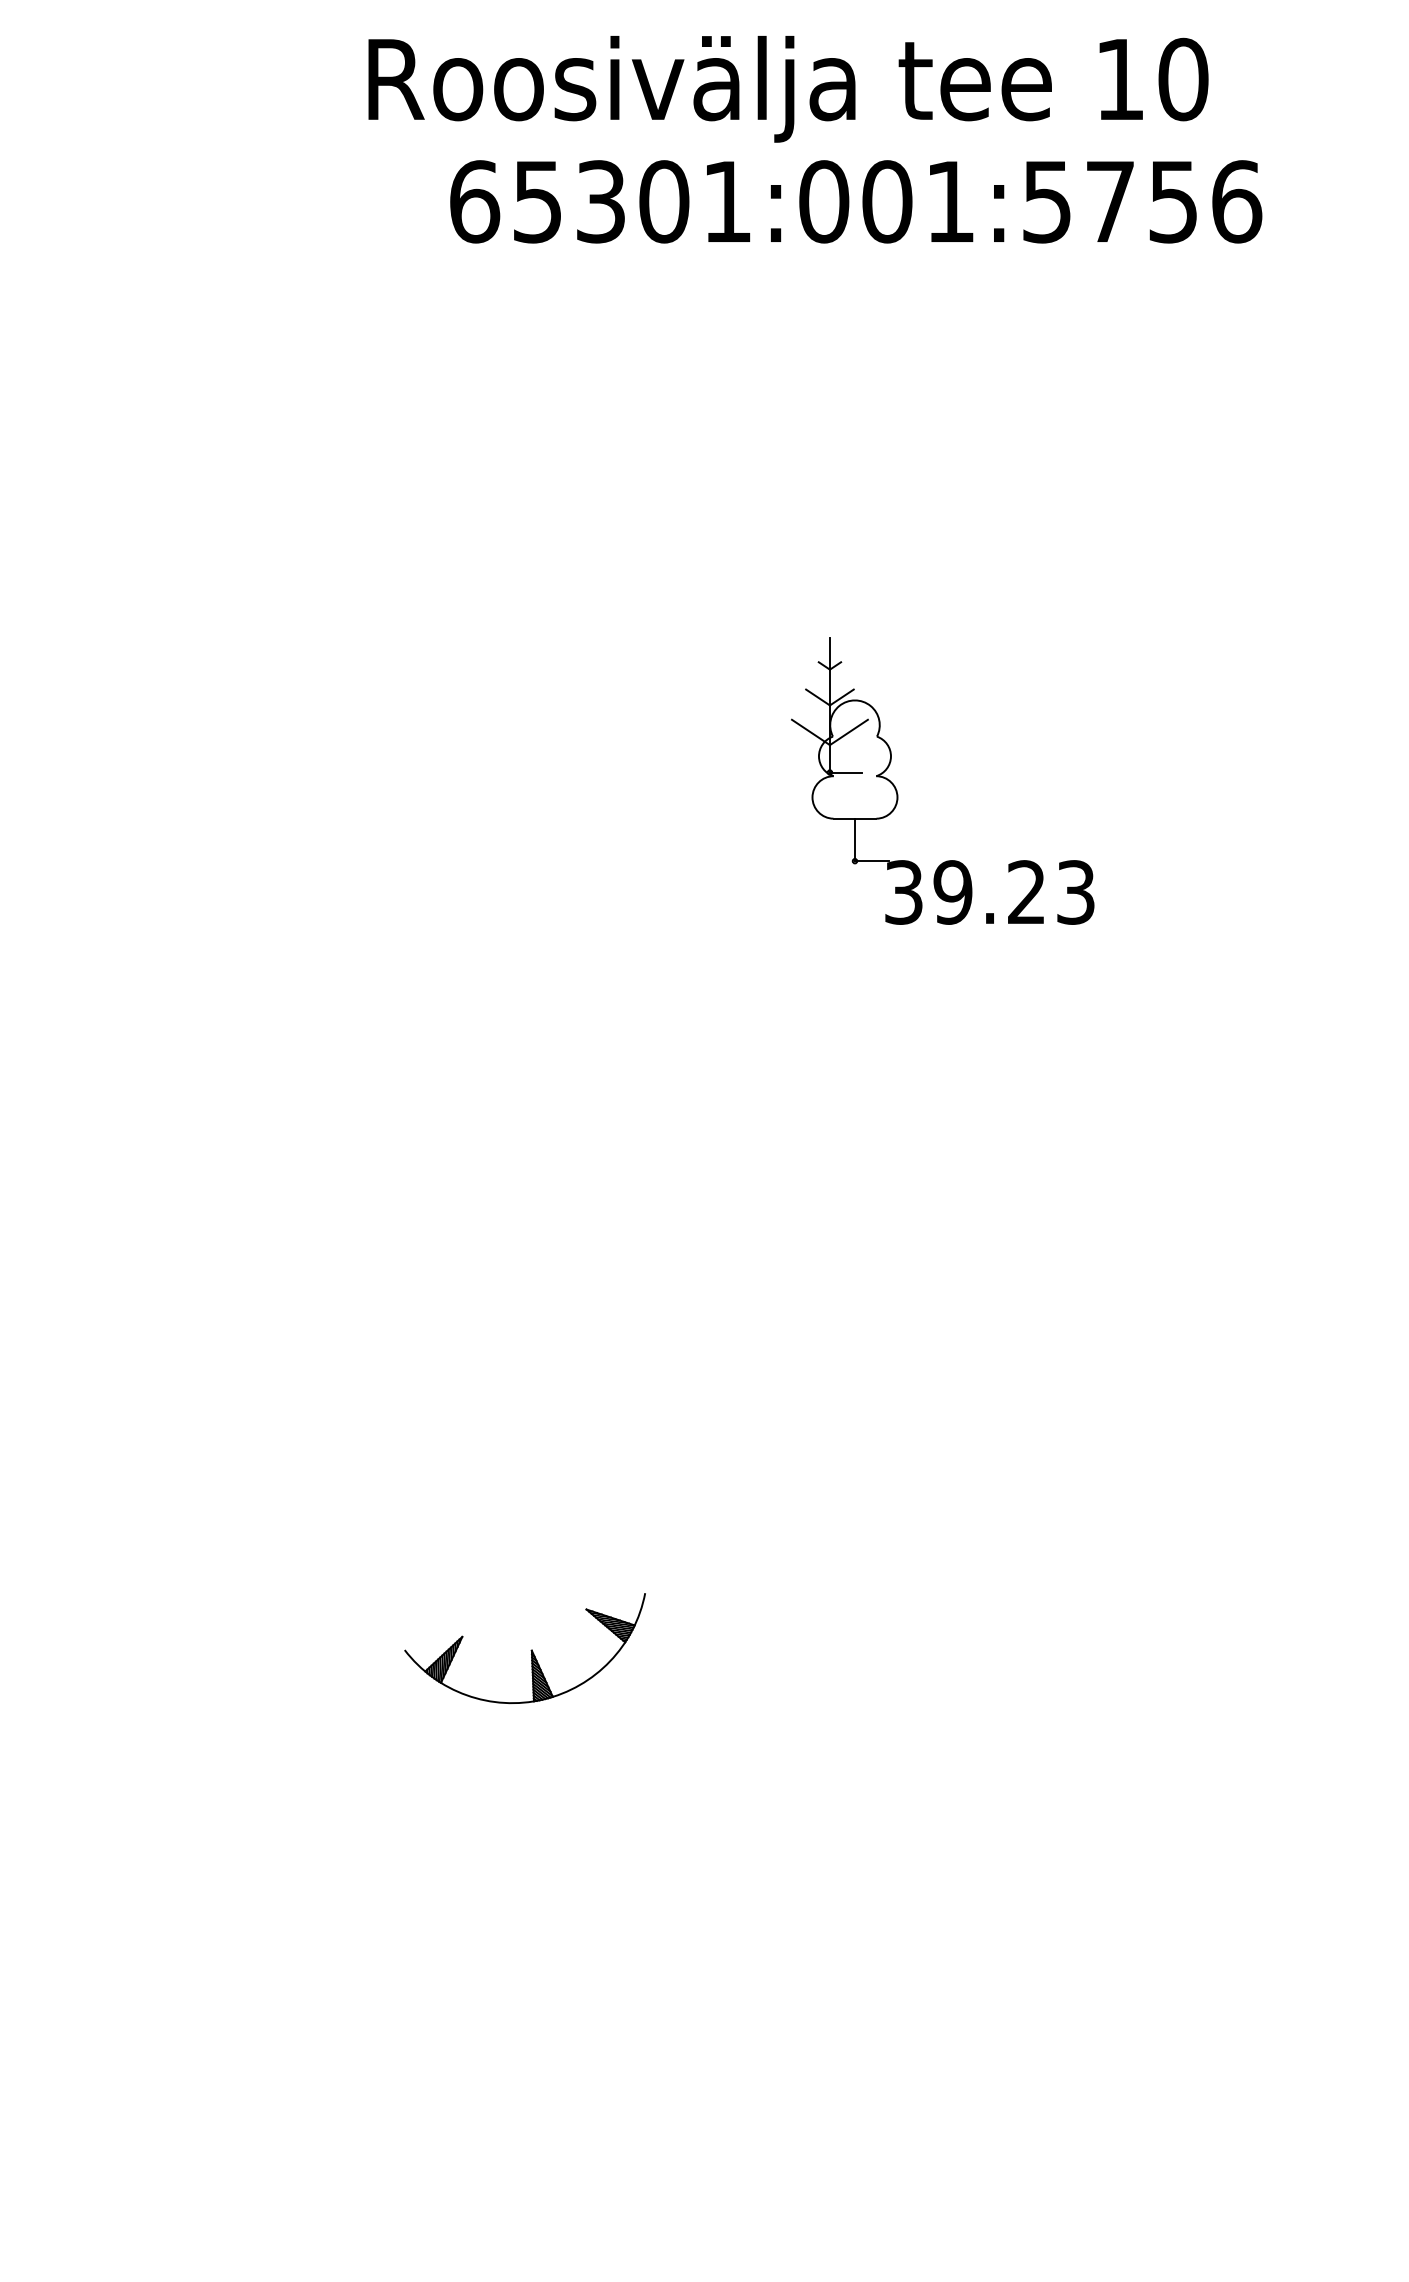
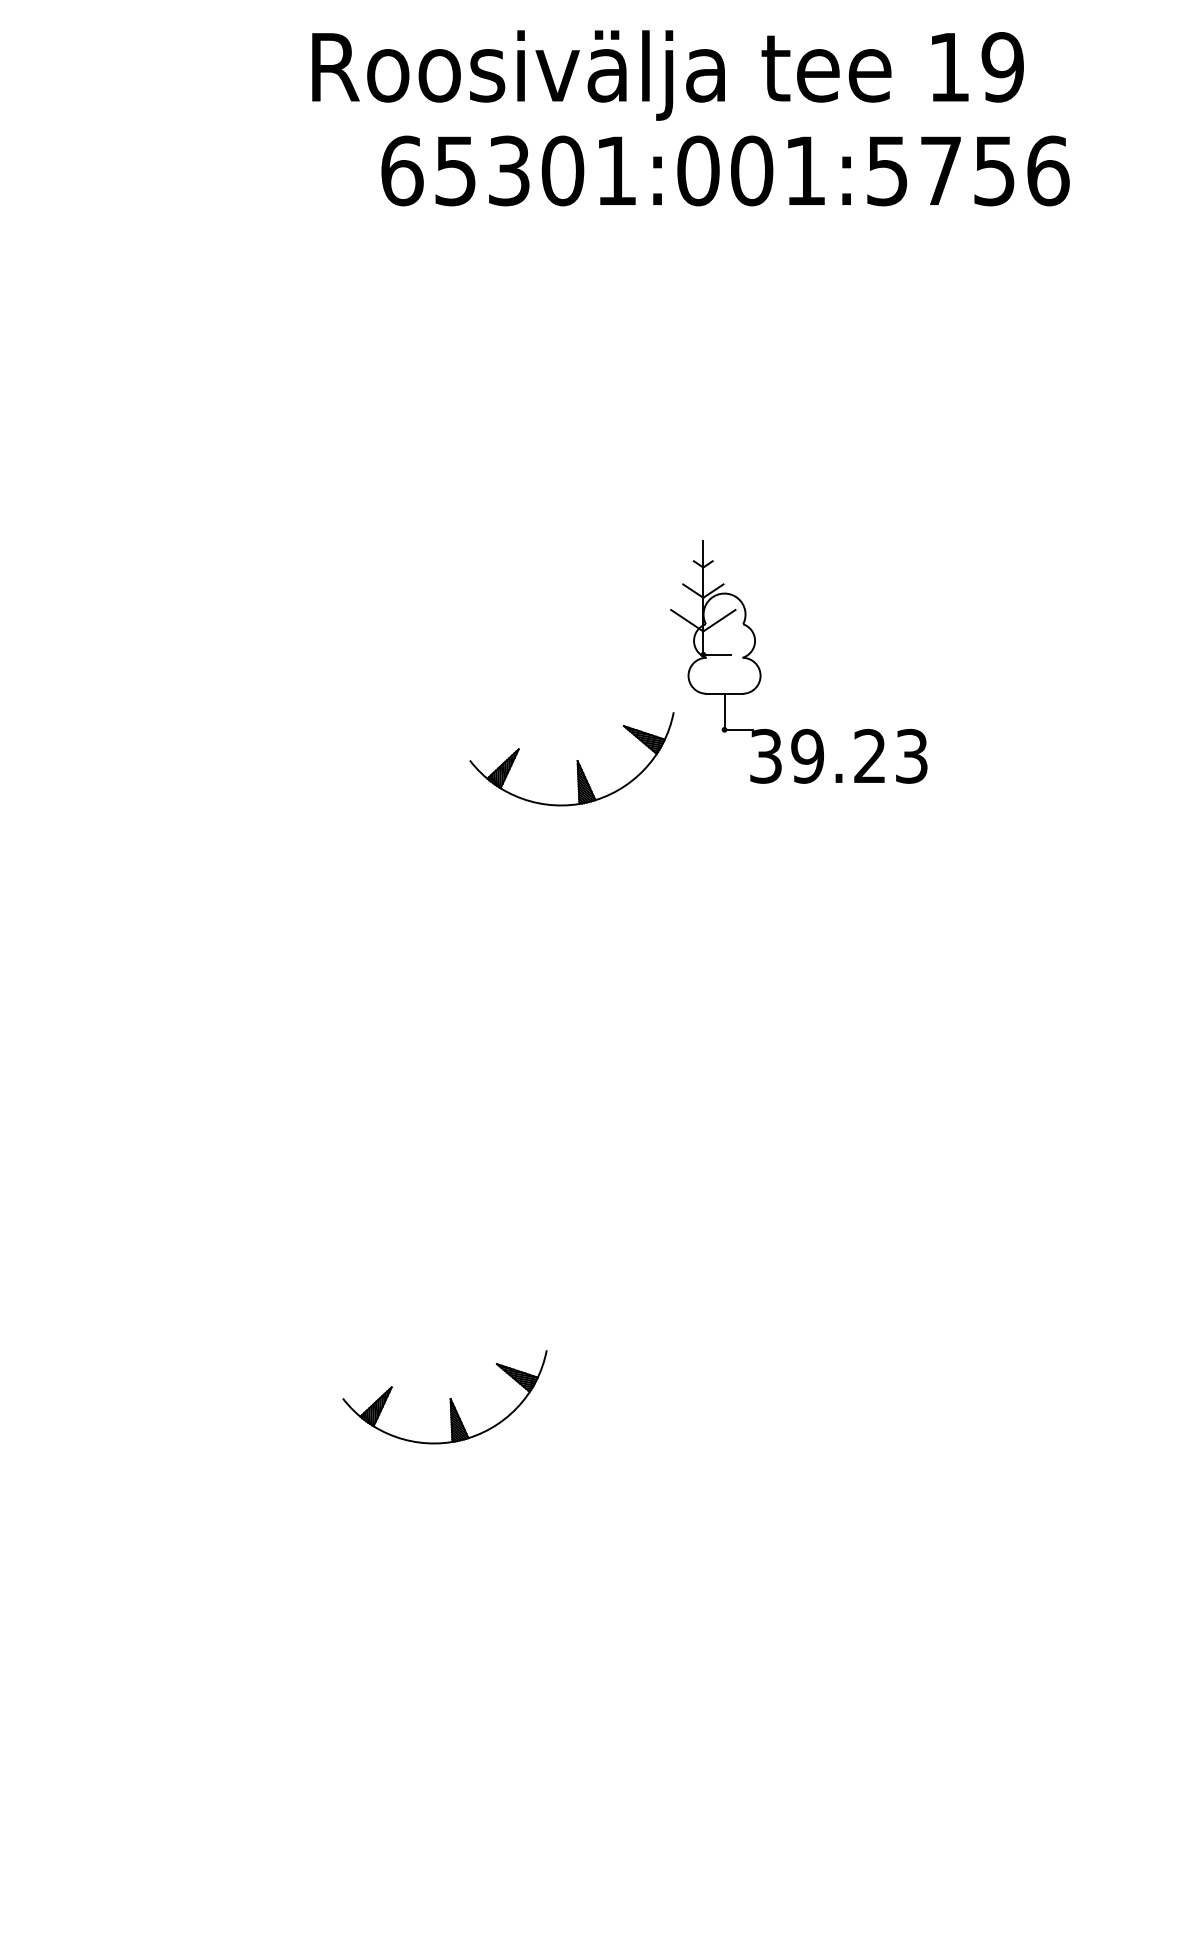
text: (1182, 79) -> (1002, 67), 10 -> 19
part: (674, 896) -> (571, 759), added

